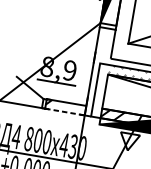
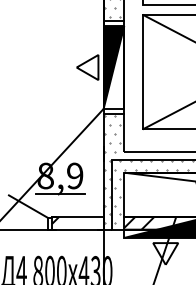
hatch: (99, 70) -> (112, 169), added
line: (64, 111) -> (77, 229), dashed -> solid

